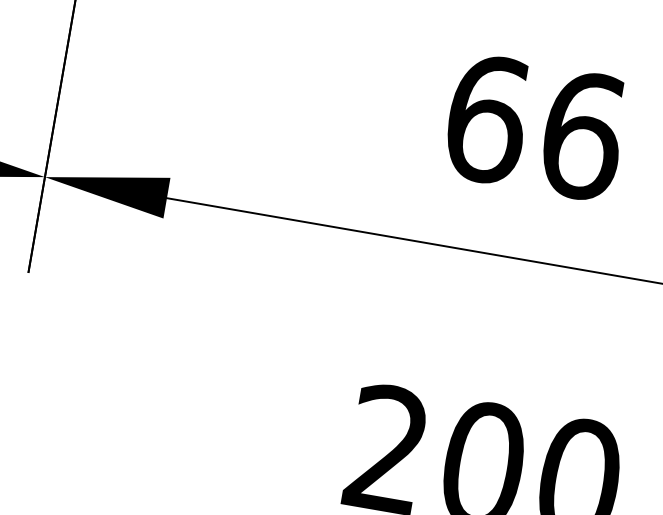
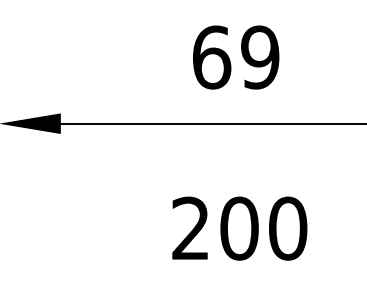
text: (583, 135) -> (260, 57), 66 -> 69

